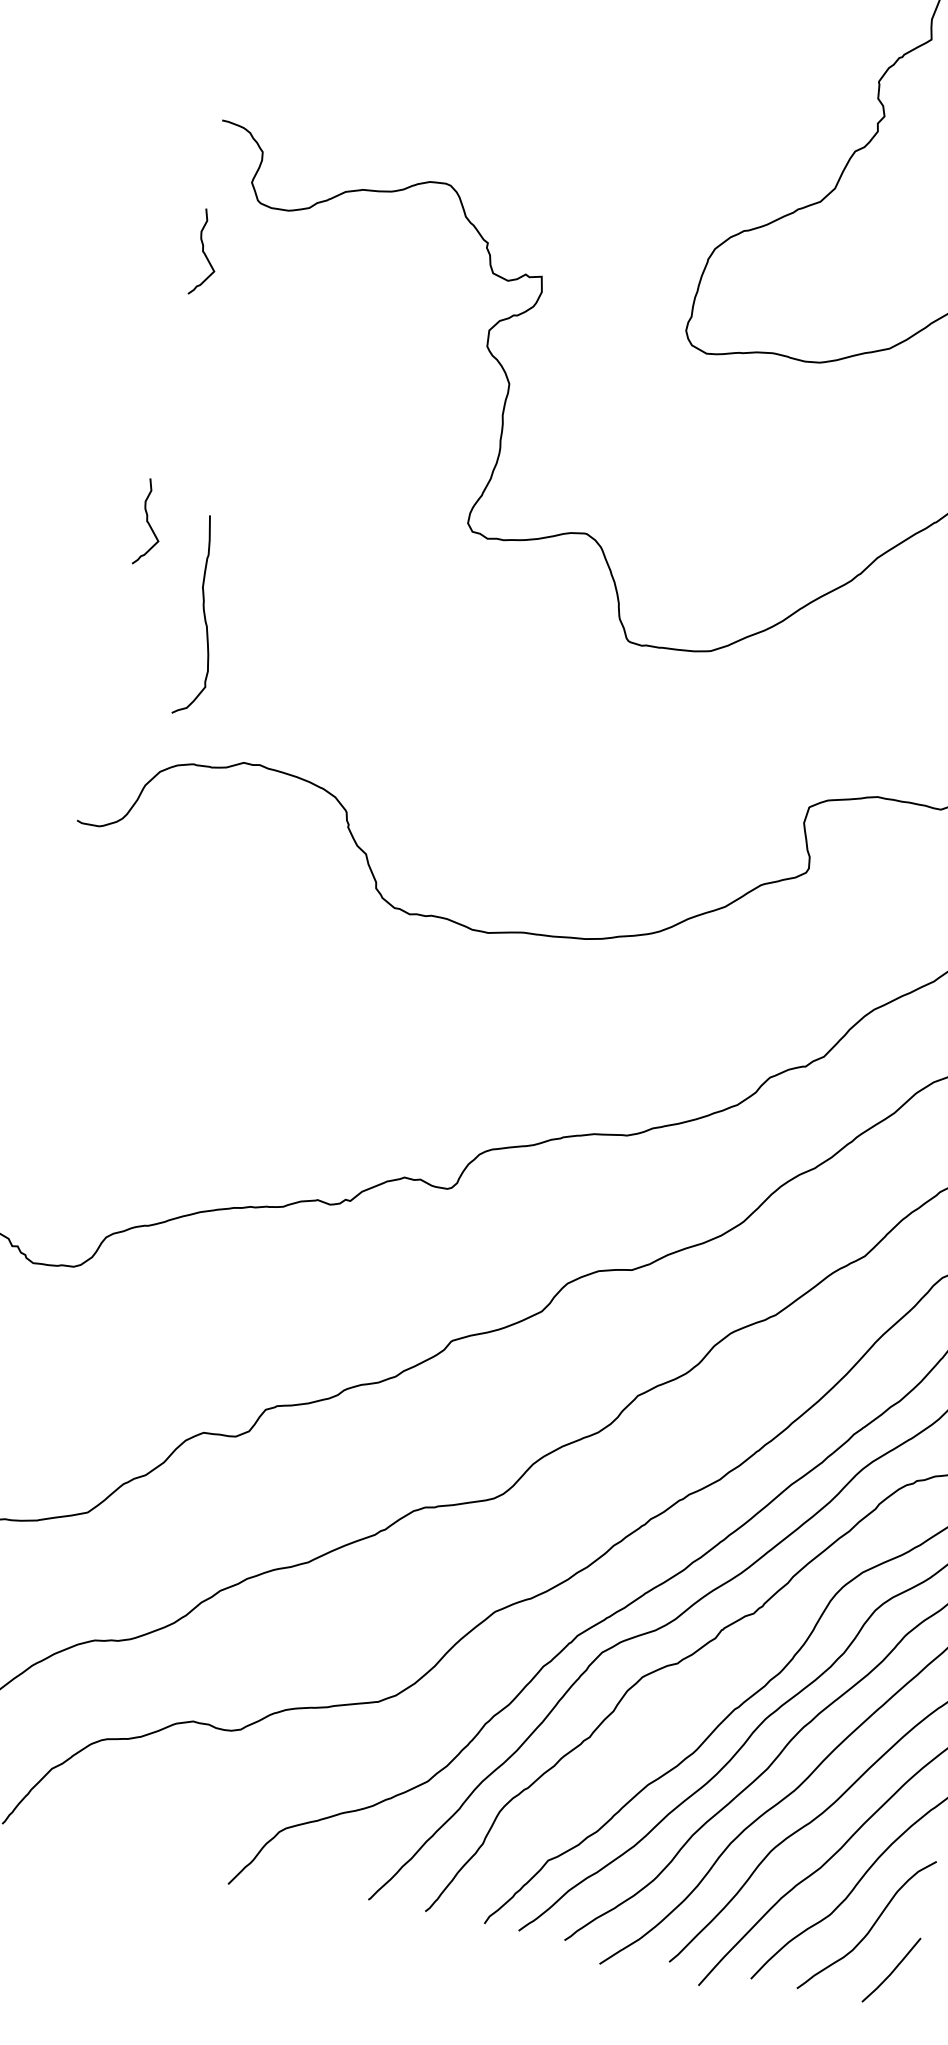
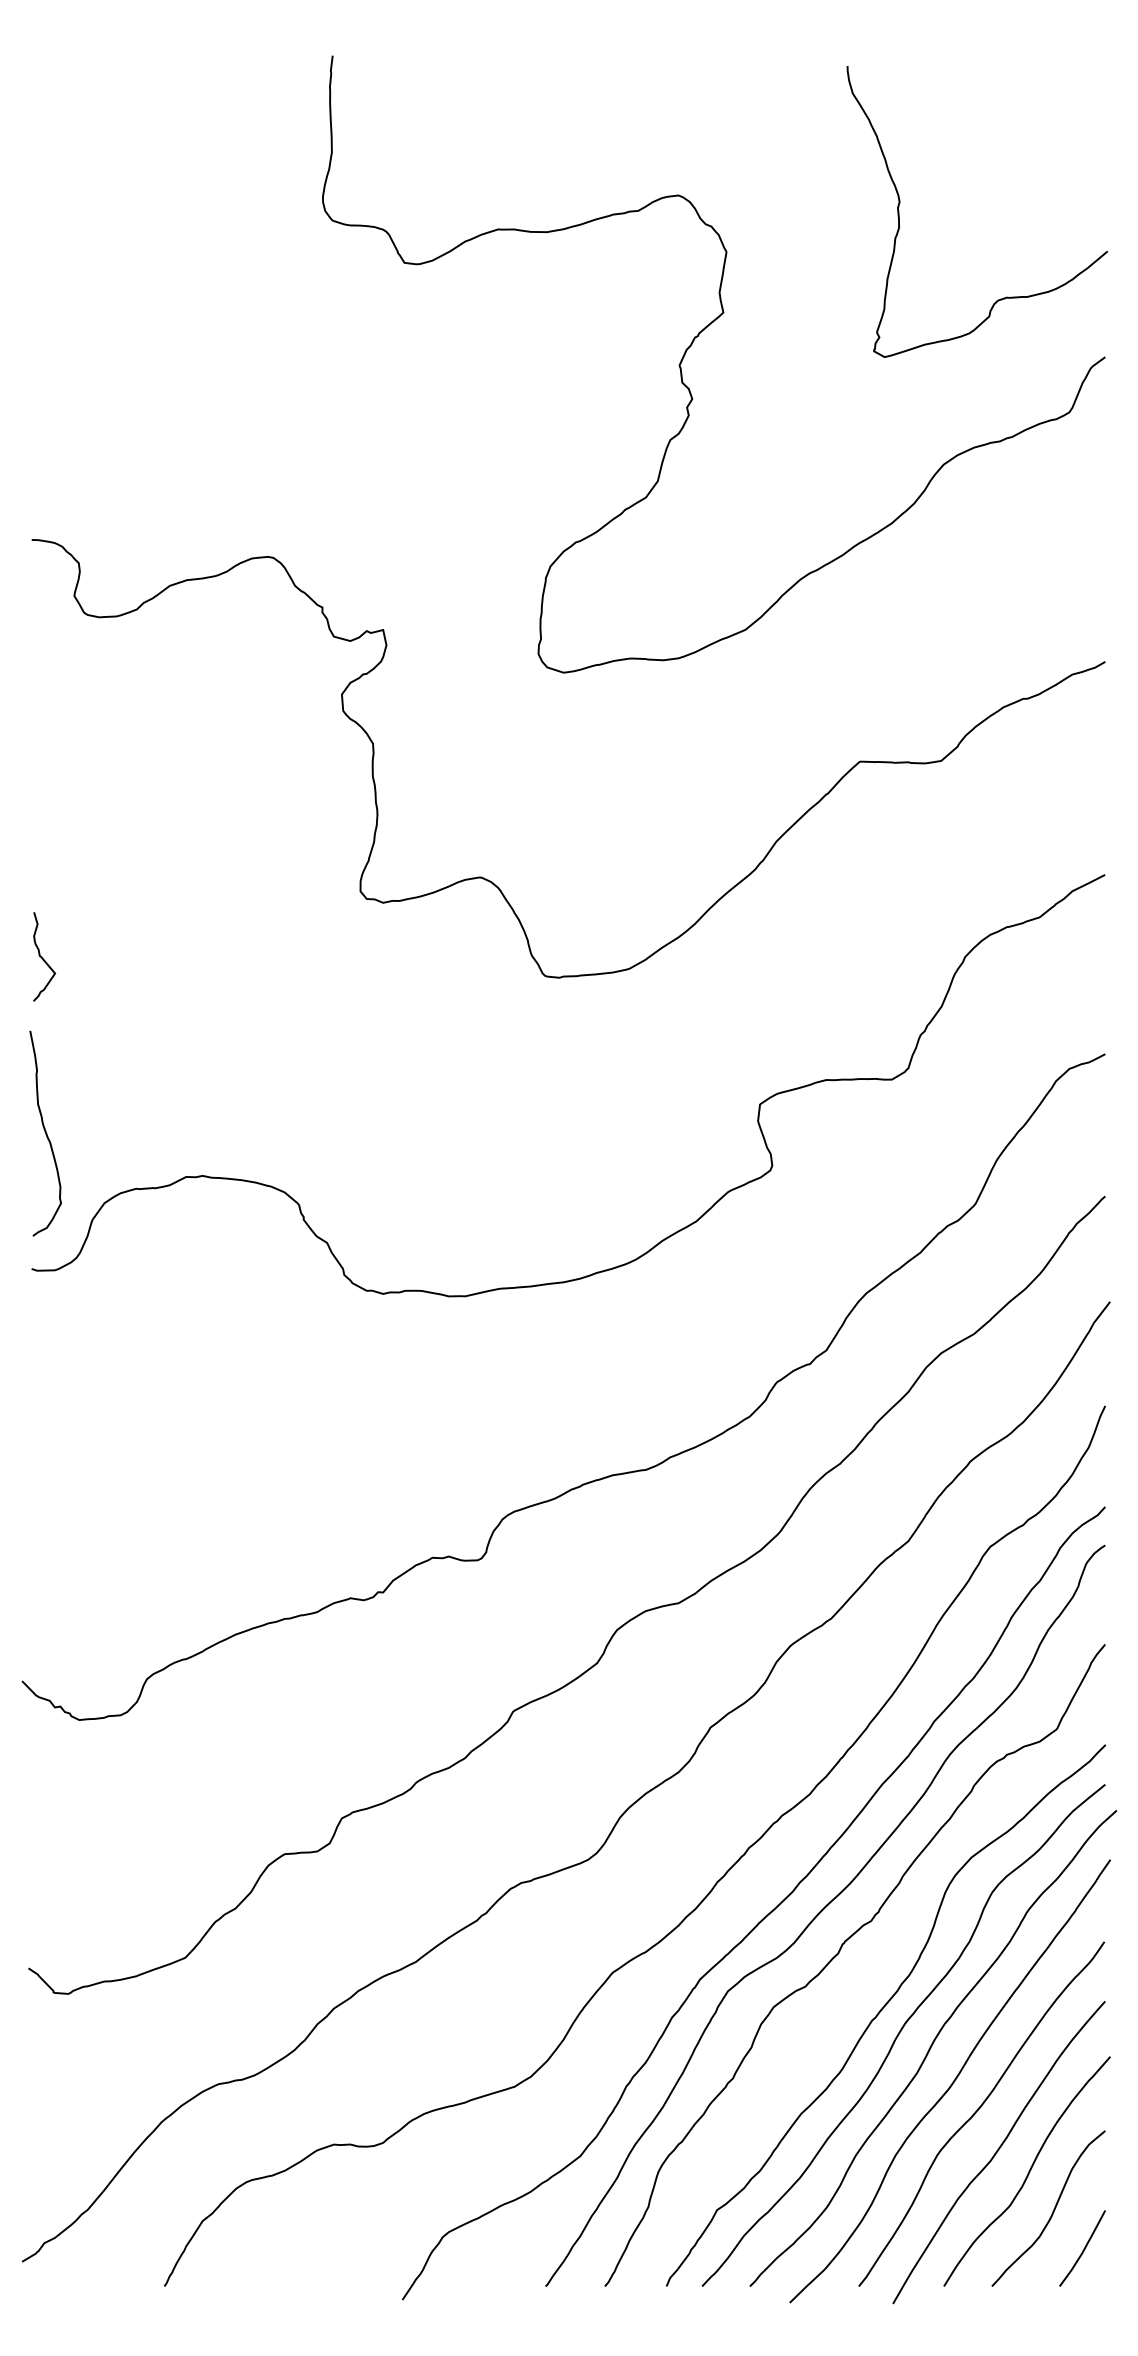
curve: (205, 253) -> (42, 676), removed
curve: (204, 616) -> (45, 1133), moved

